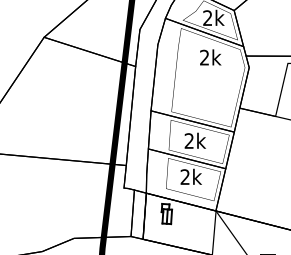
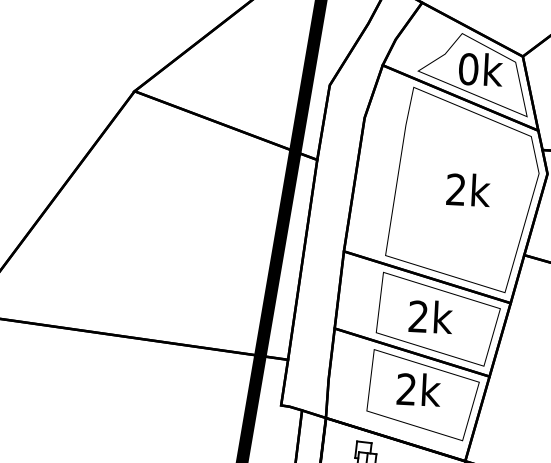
text: (207, 18) -> (467, 69), 2k -> 0k
text: (210, 57) -> (467, 189), moved

